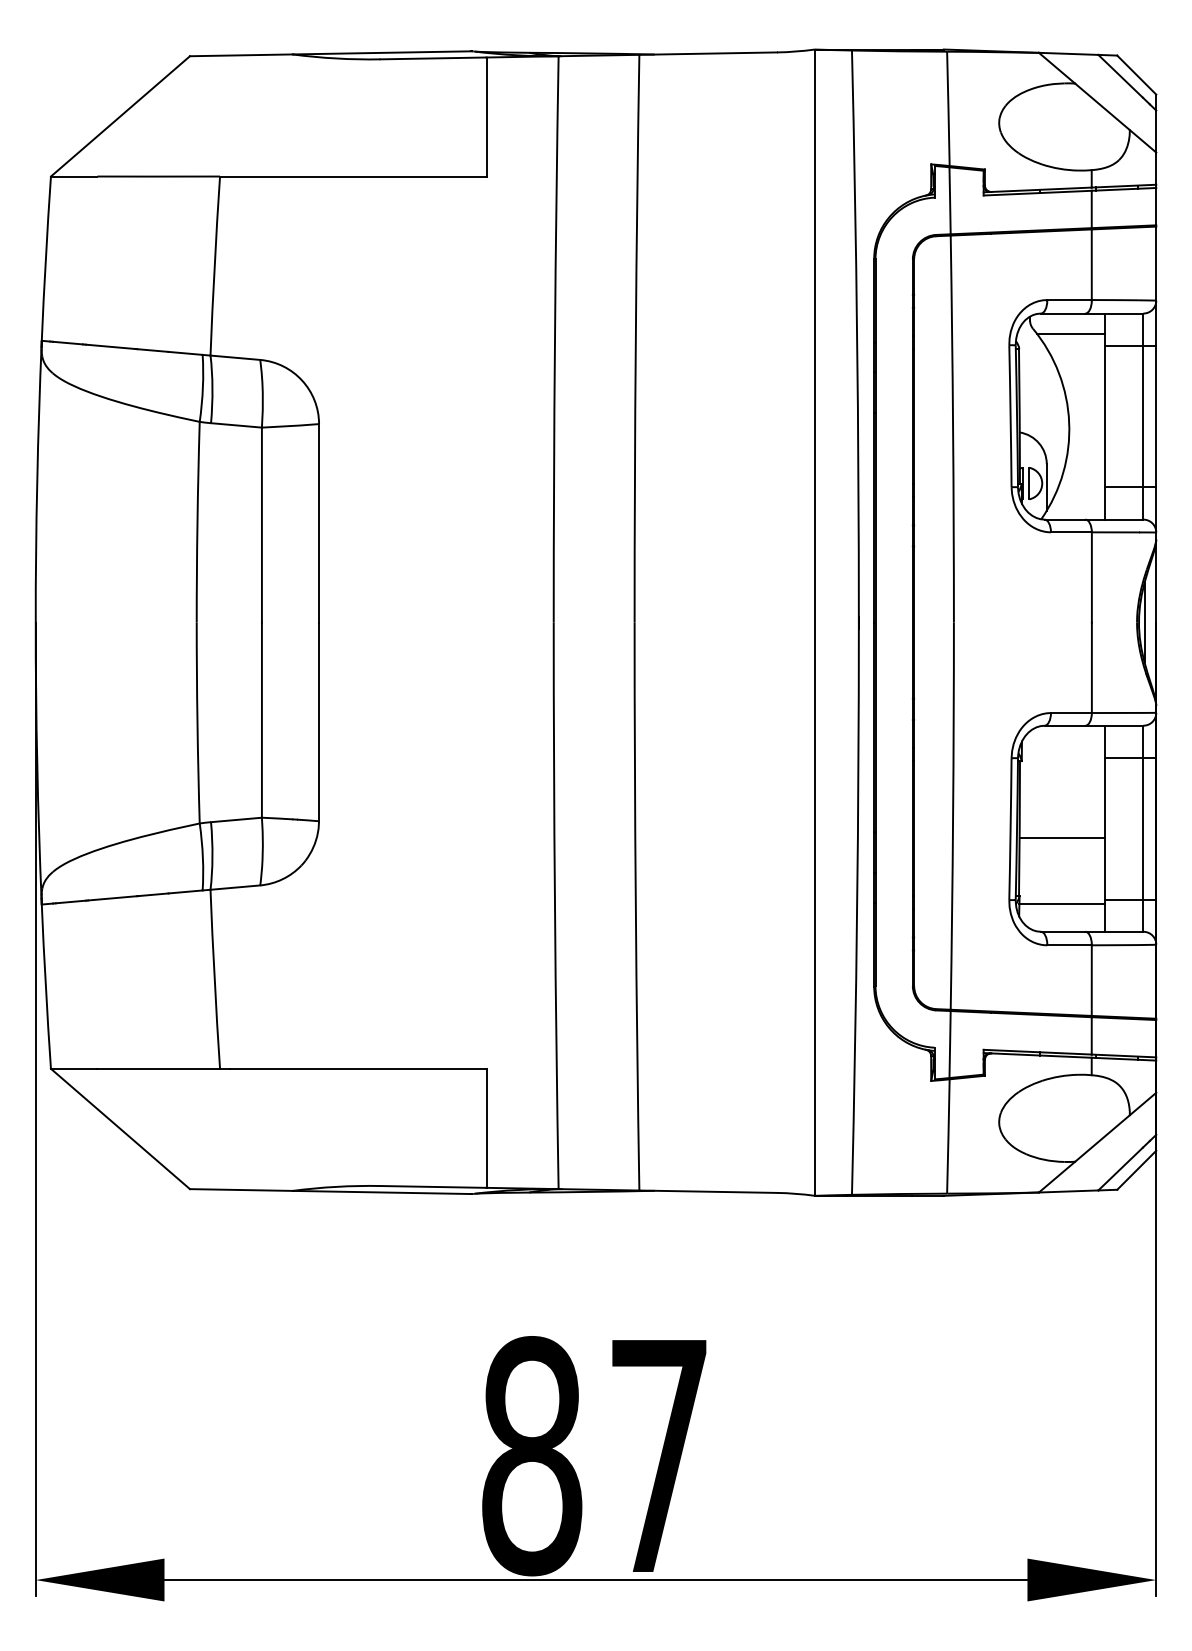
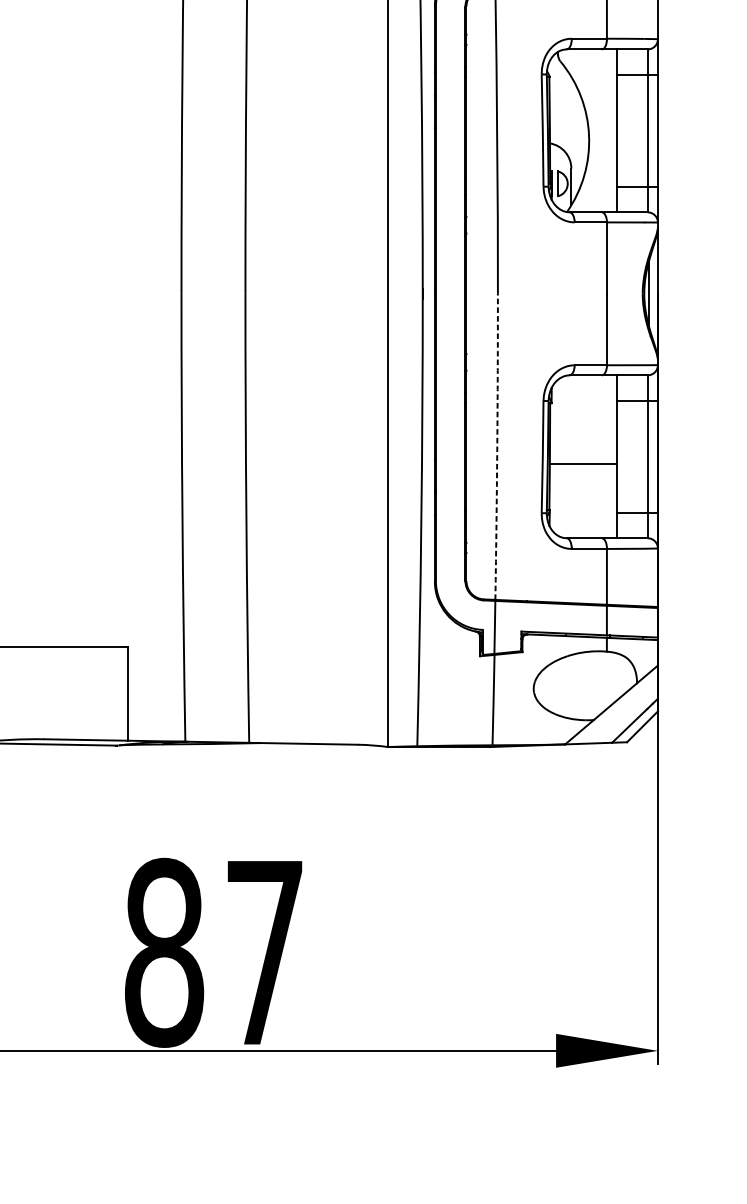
line: (1070, 334) -> (590, 65), removed
arc: (953, 816) -> (497, 447), solid -> dashed
line: (1061, 904) -> (582, 516), removed

